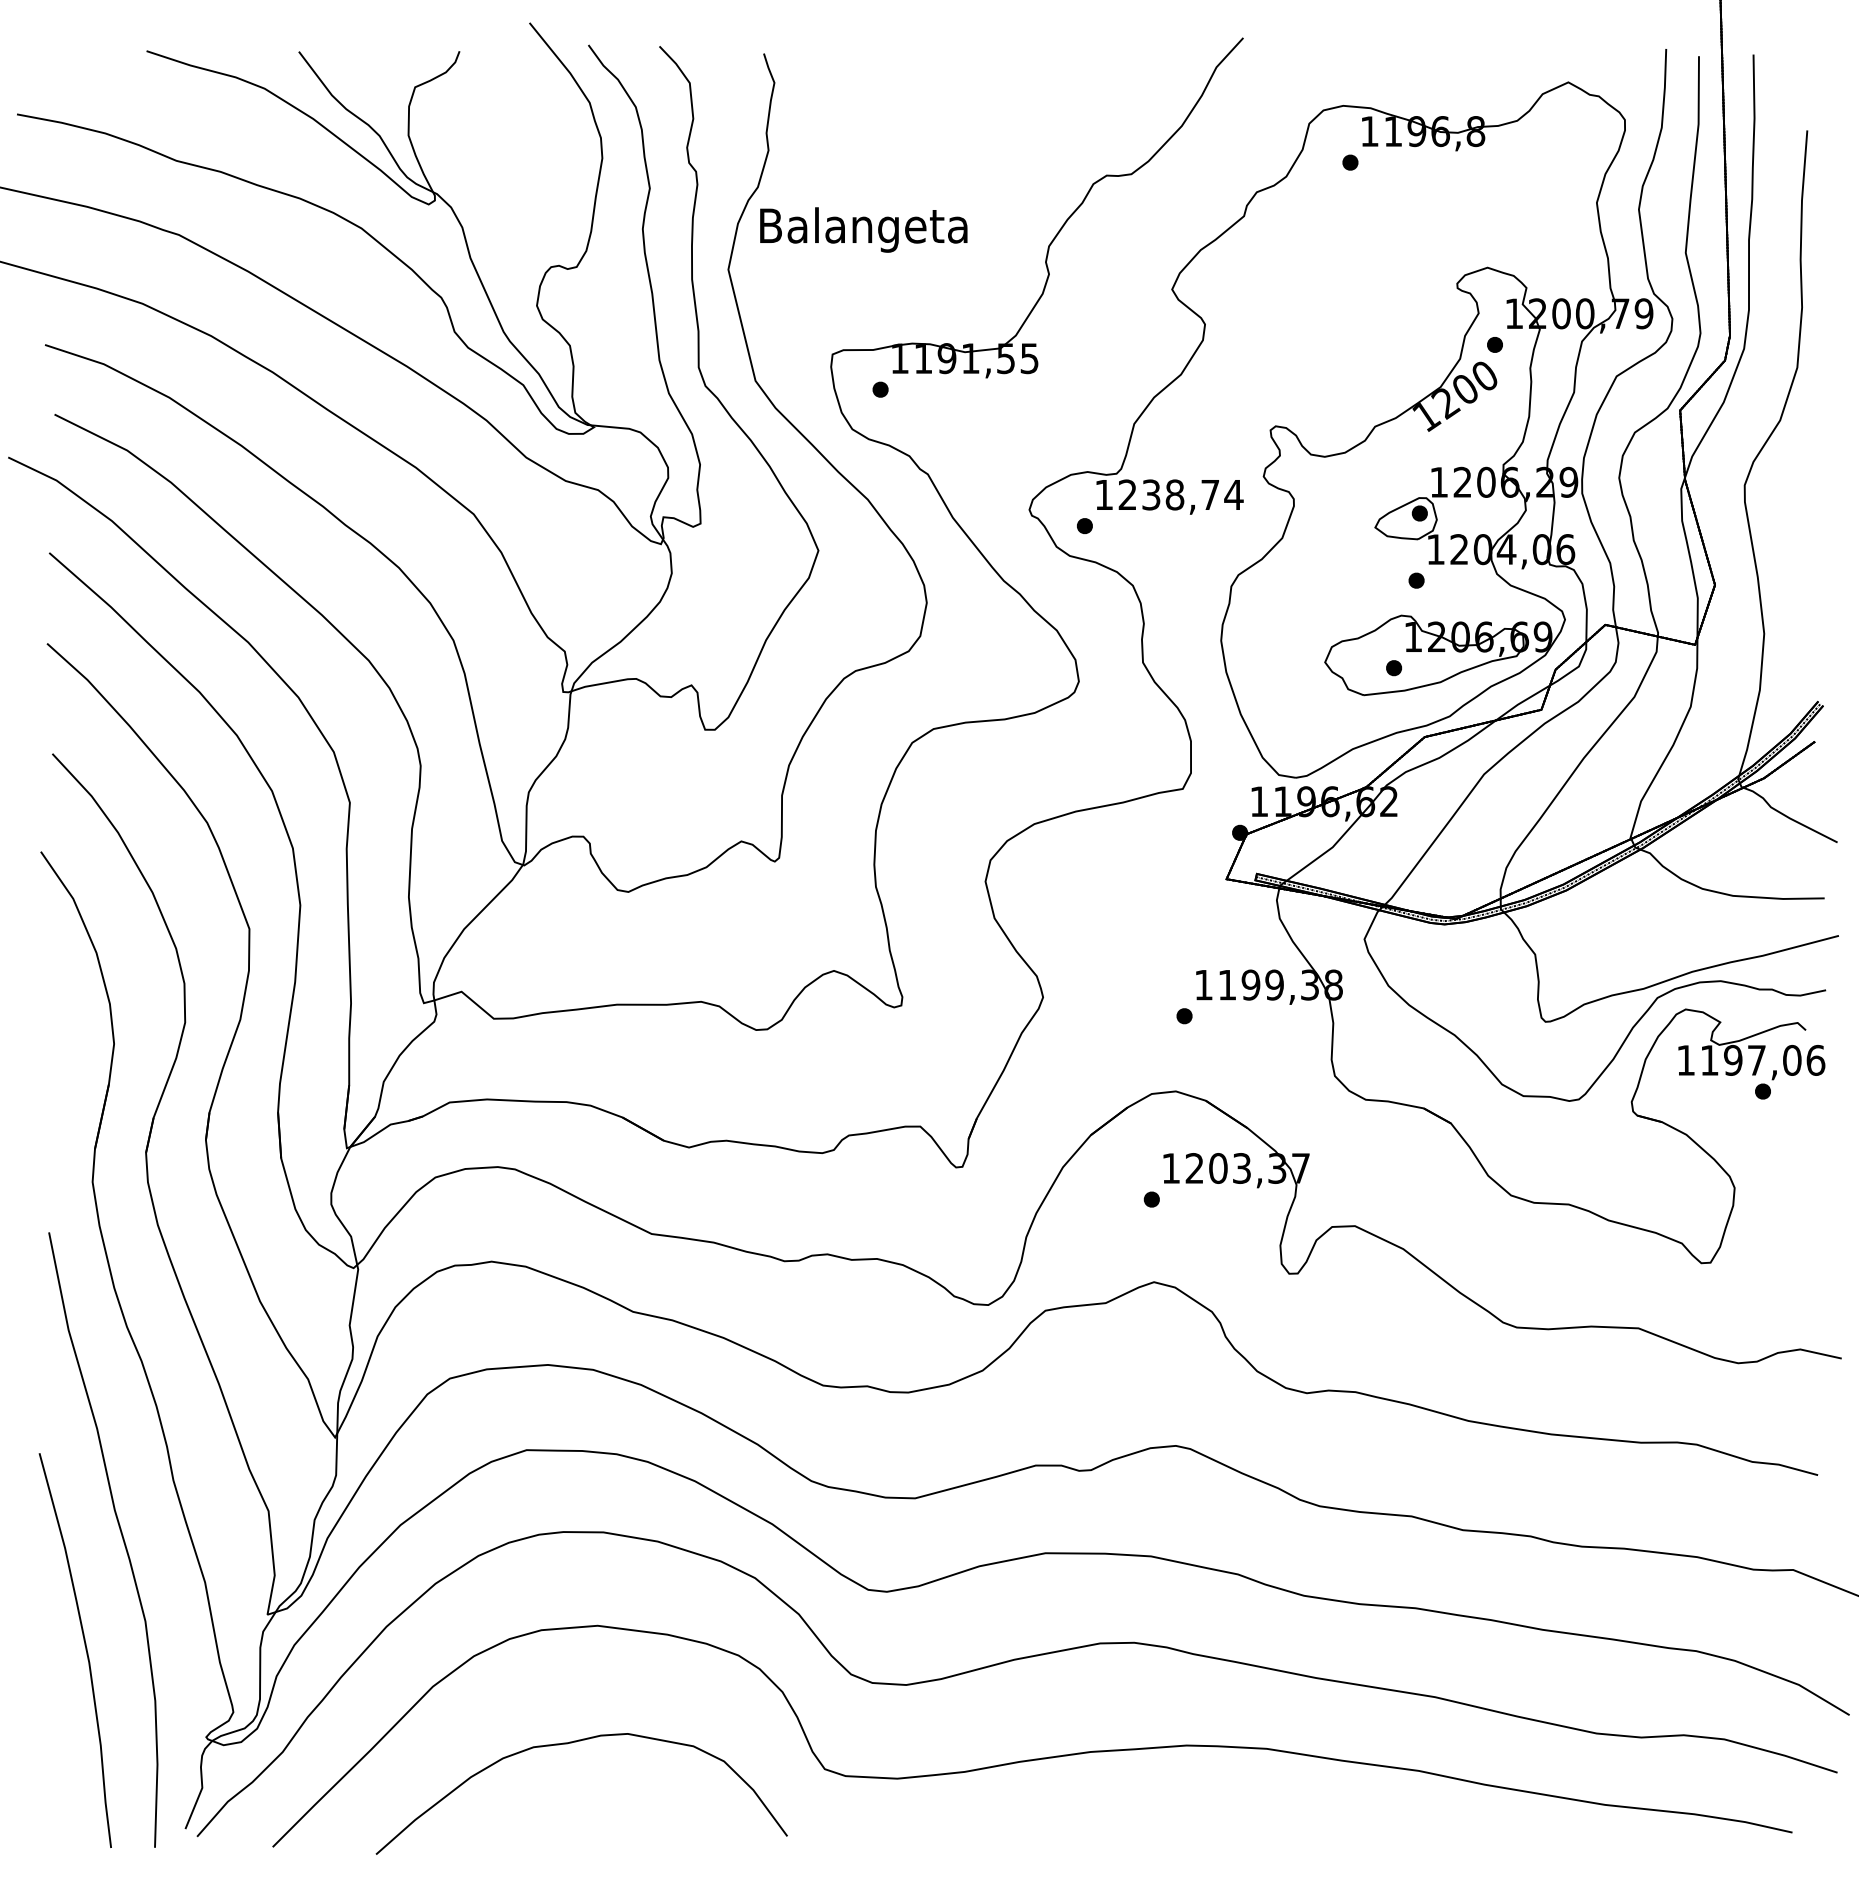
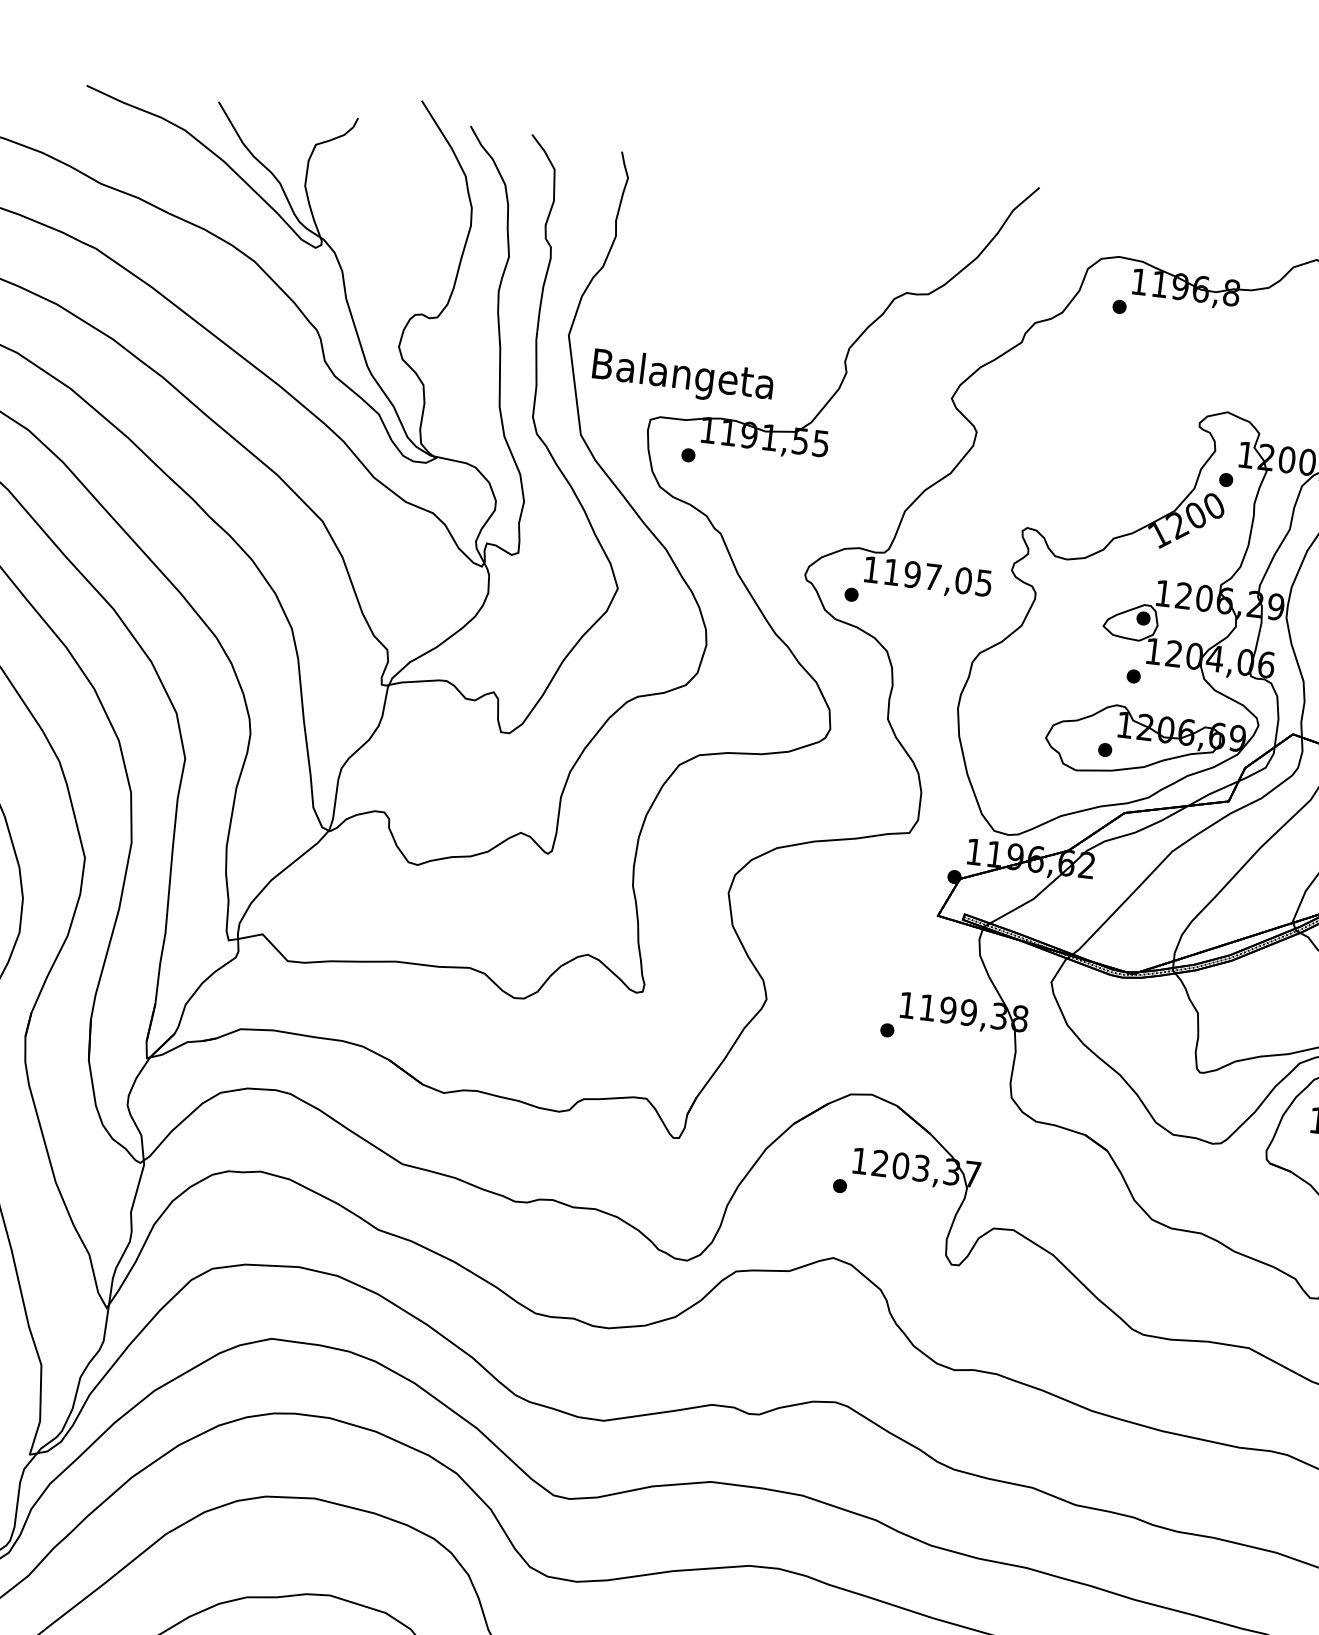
text: (863, 229) -> (682, 377), moved
text: (1180, 494) -> (937, 577), 1238,74 -> 1197,05

